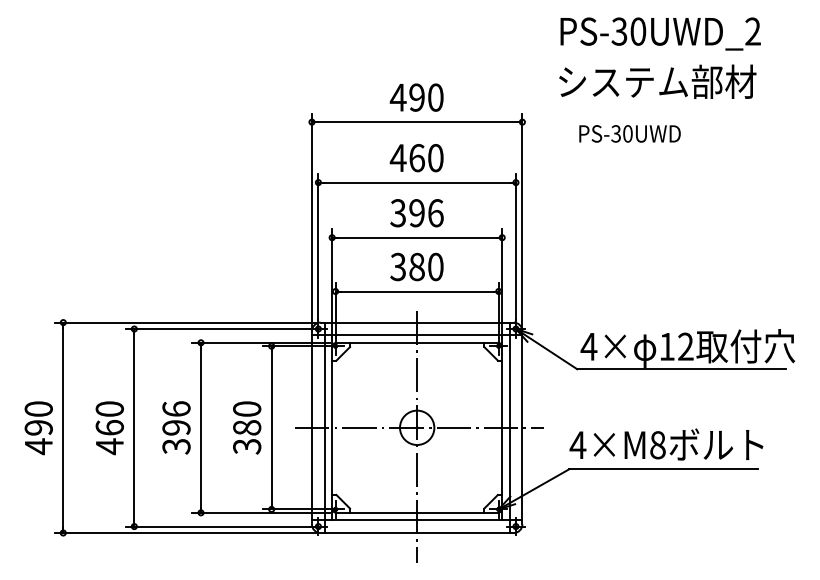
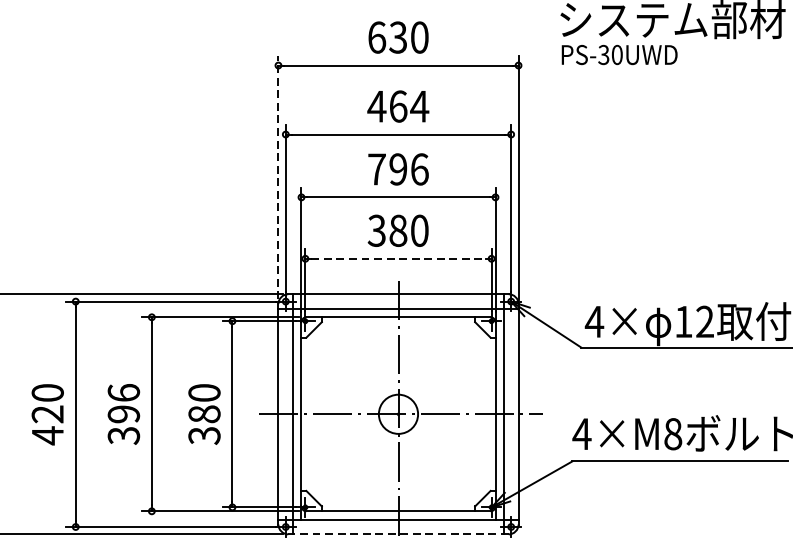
text: (406, 97) -> (386, 37), 490 -> 630
text: (629, 133) -> (619, 54), moved
text: (435, 158) -> (419, 107), 460 -> 464
text: (398, 213) -> (377, 169), 396 -> 796
line: (311, 220) -> (277, 177), solid -> dashed
line: (417, 291) -> (398, 258), solid -> dashed
text: (109, 427) -> (47, 413), 460 -> 420
line: (417, 533) -> (398, 534), solid -> dashed

